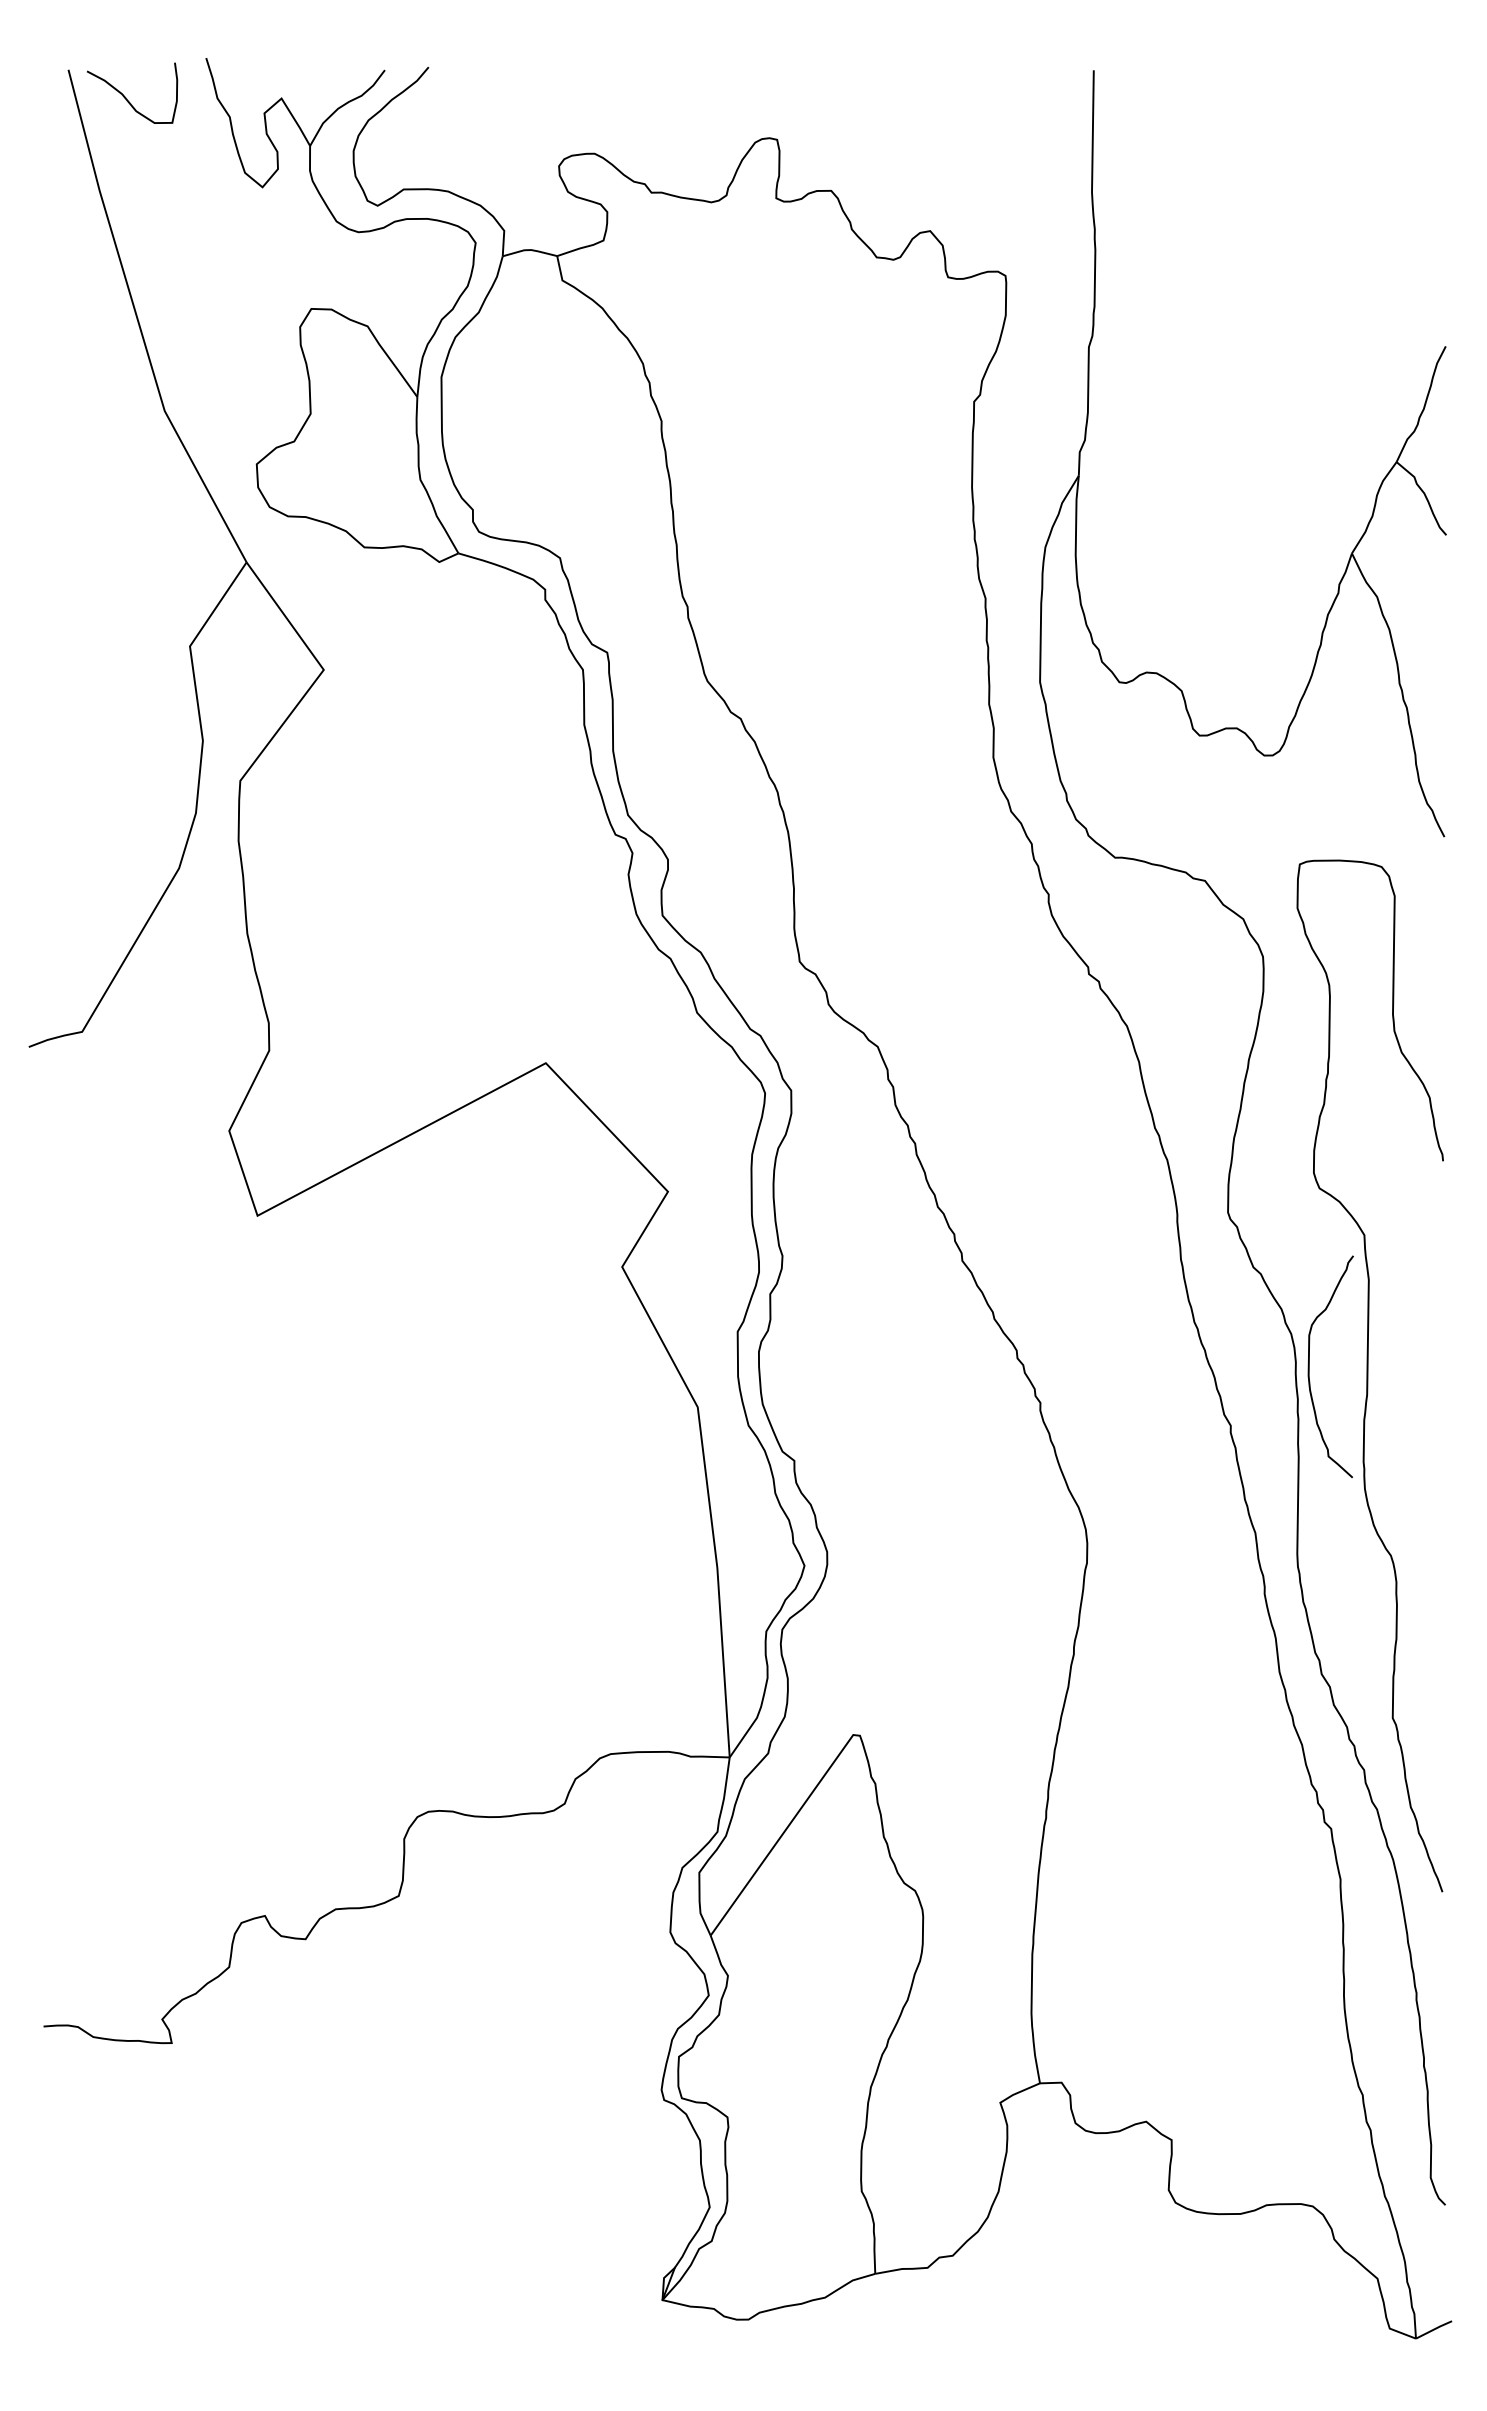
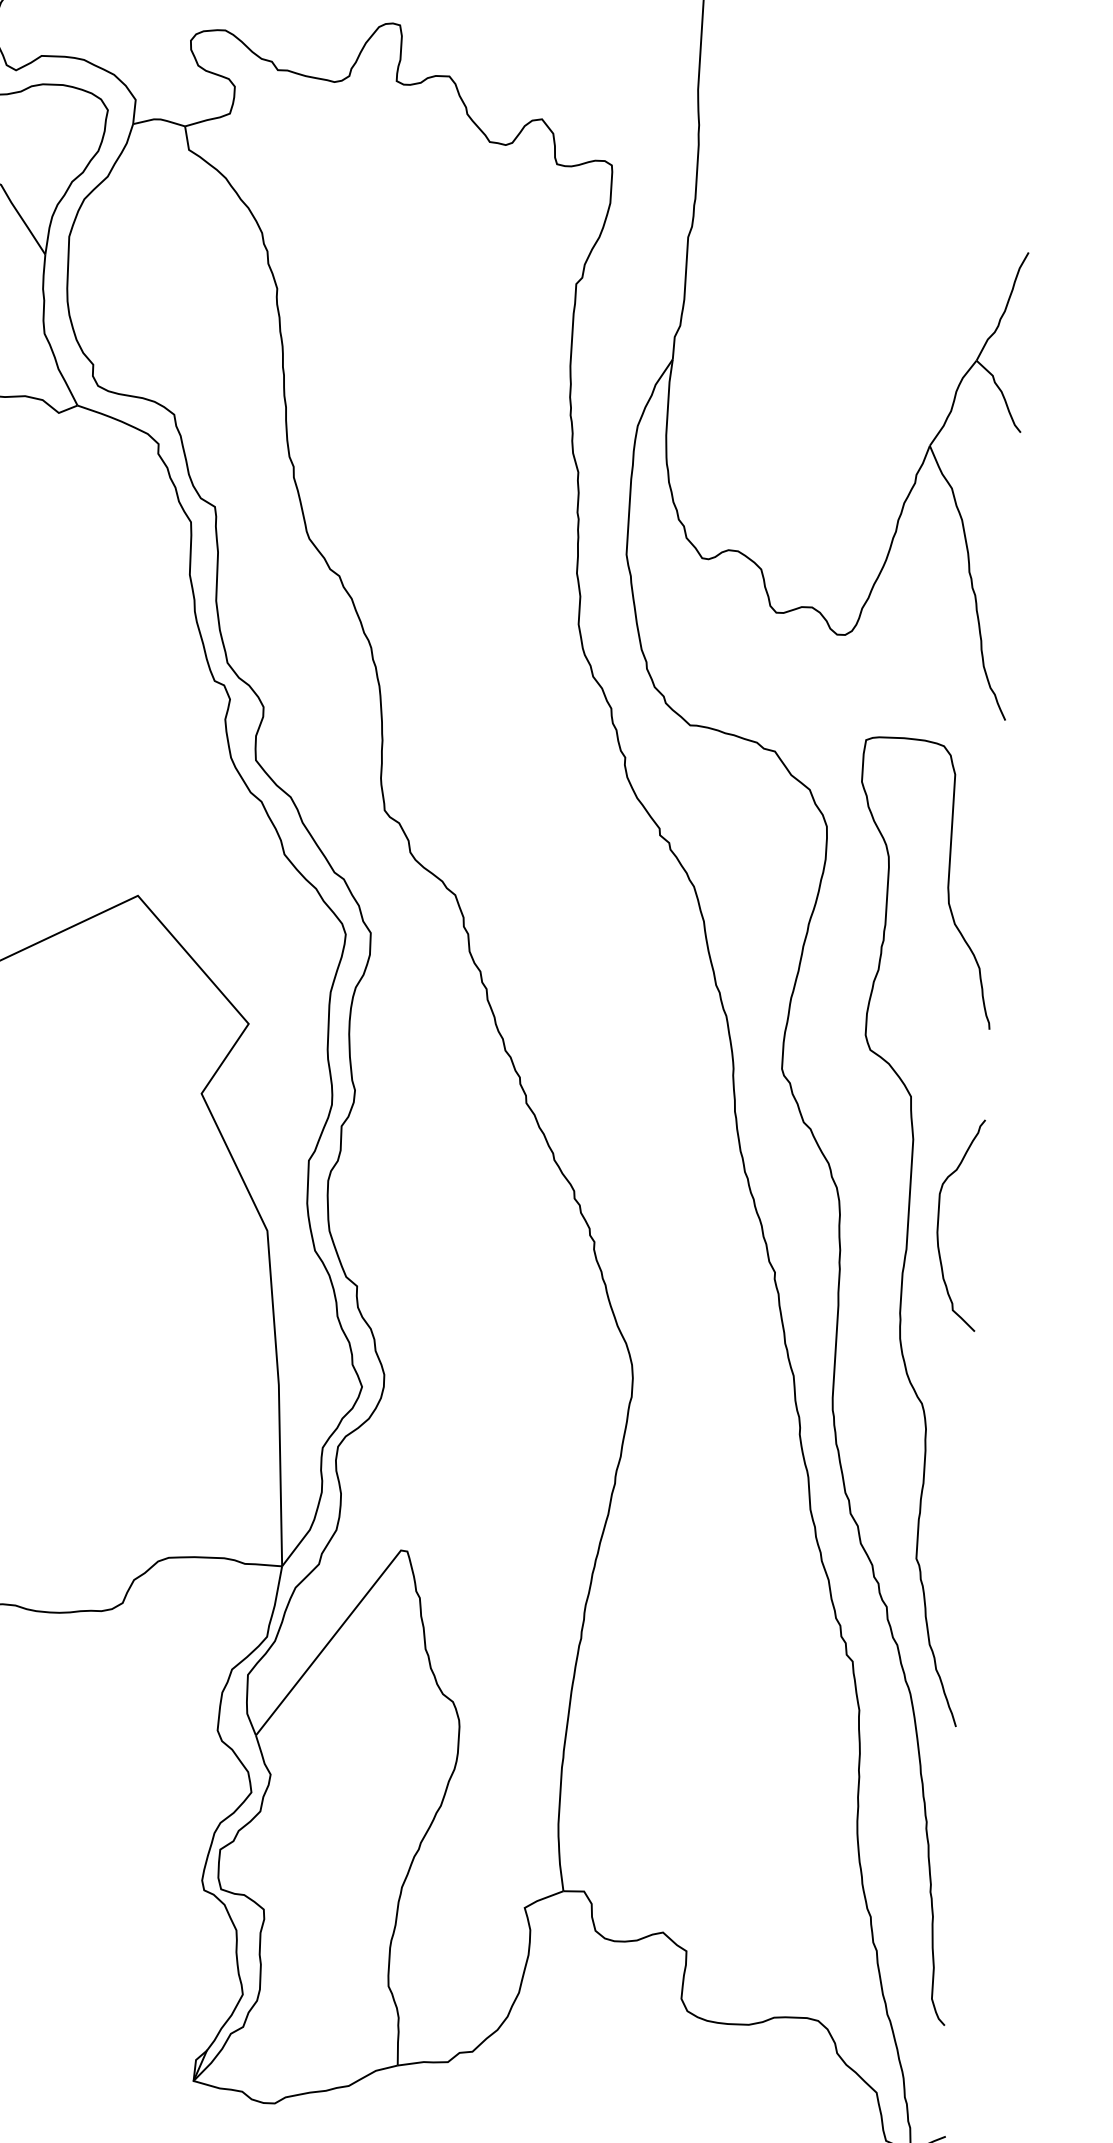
curve: (1309, 1366) -> (938, 1223), moved

